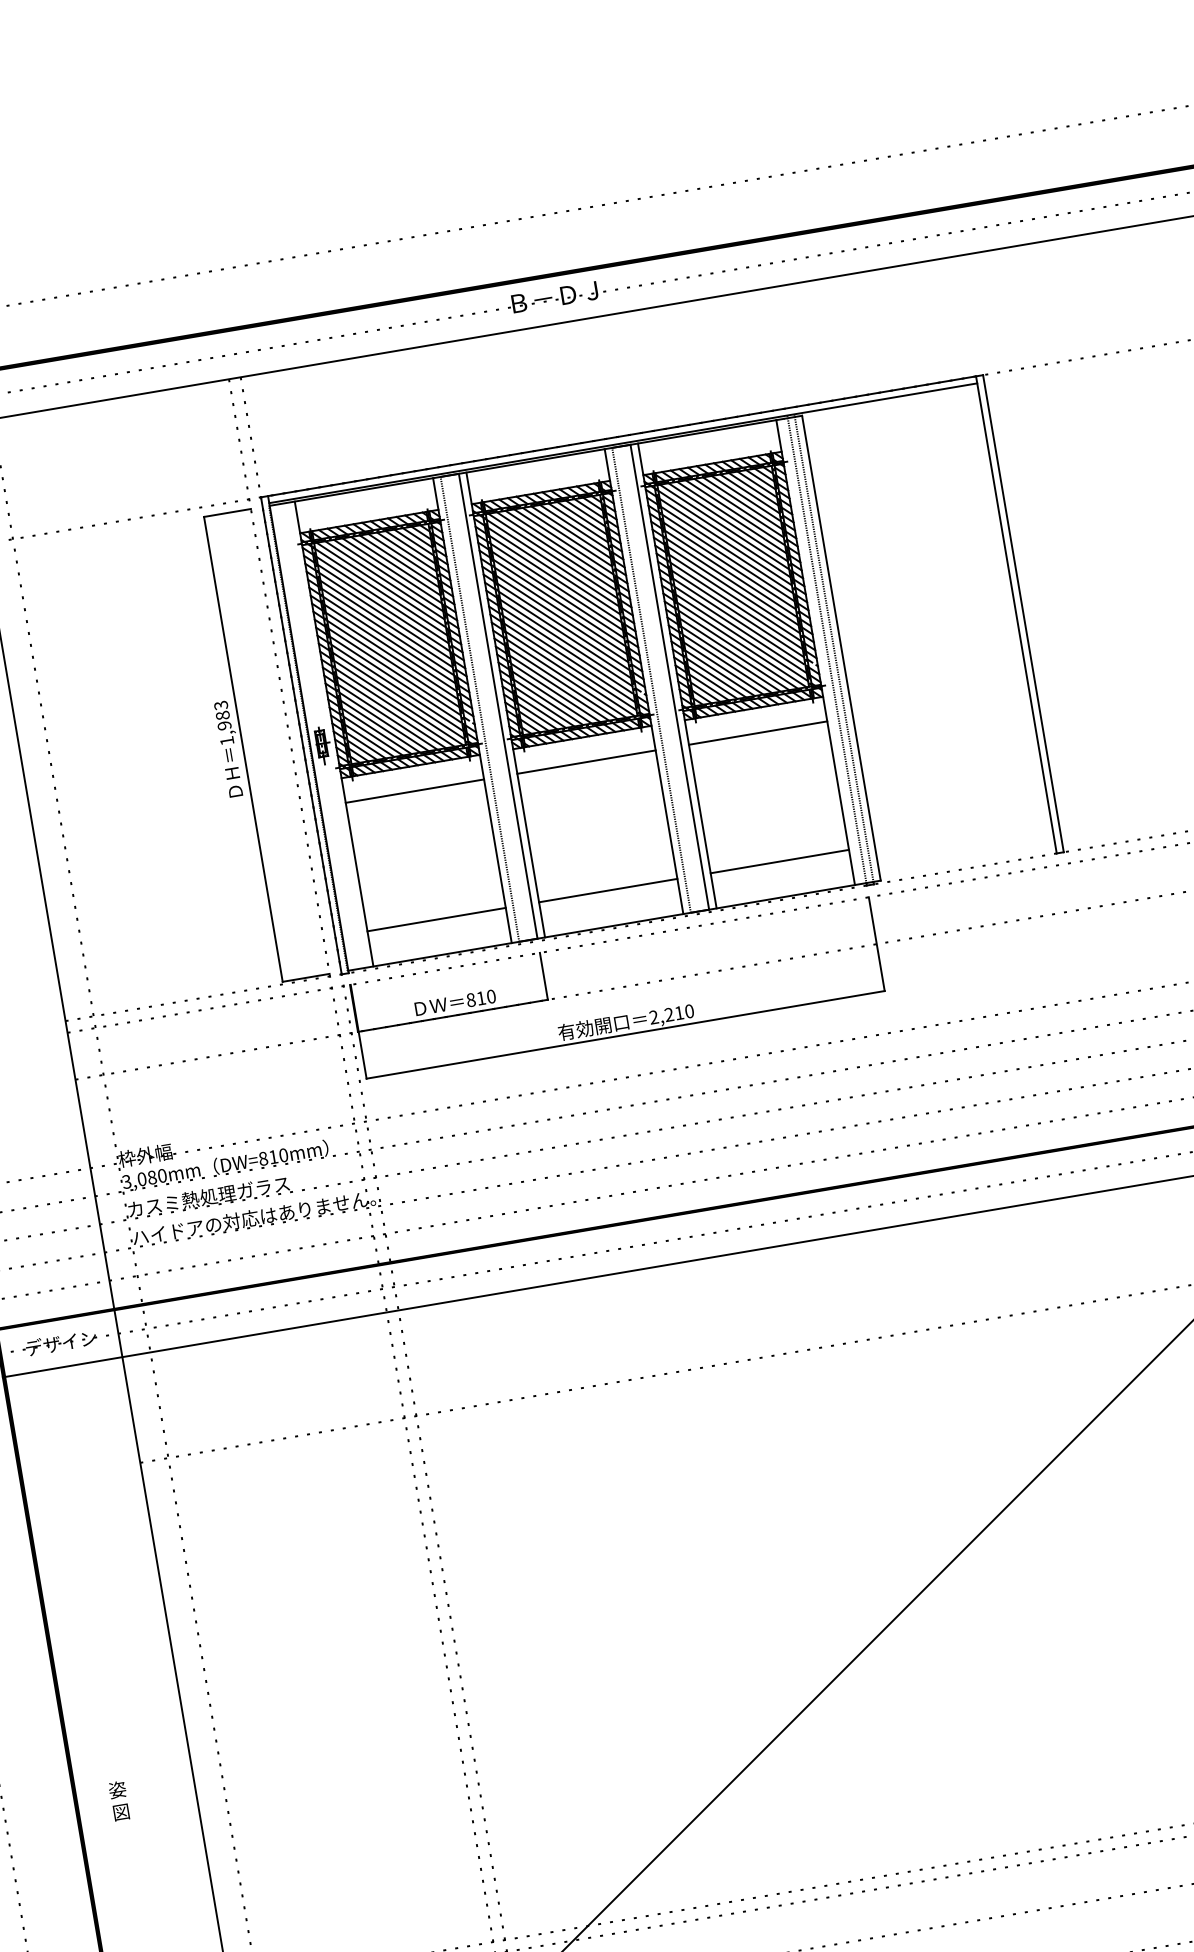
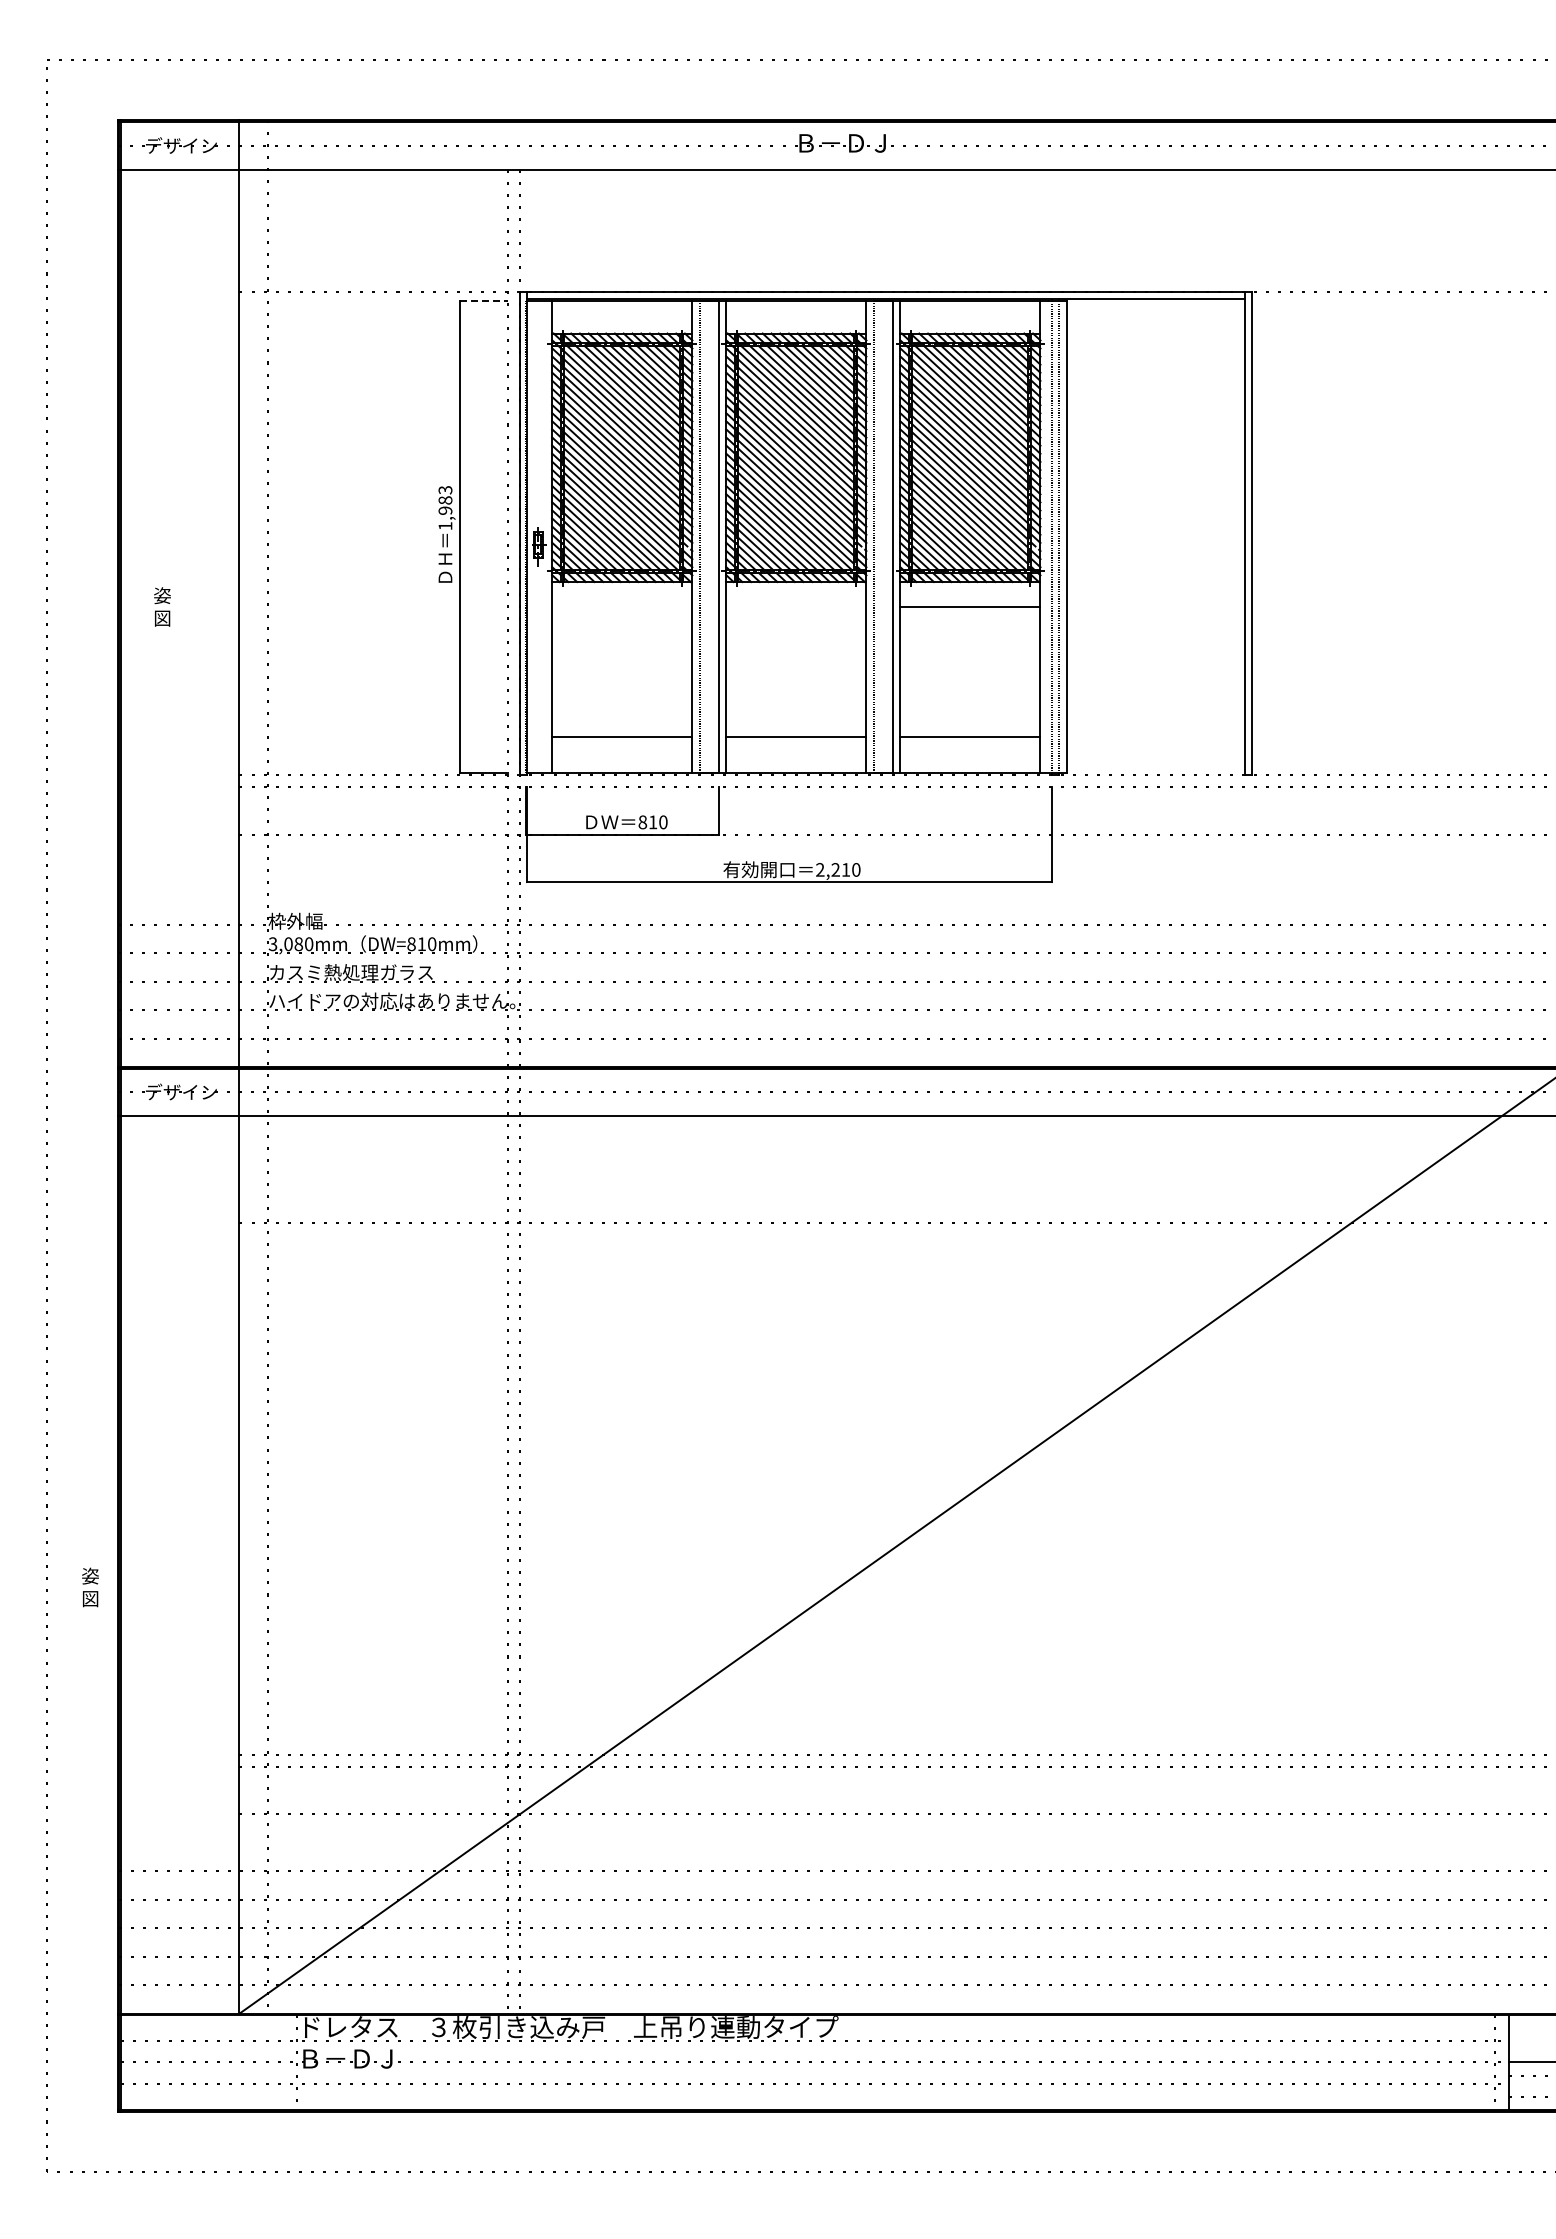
line: (227, 513) -> (483, 301), solid -> dashed
line: (586, 761) -> (796, 606), removed
line: (415, 790) -> (622, 606), removed
text: (119, 1801) -> (90, 1587), moved

